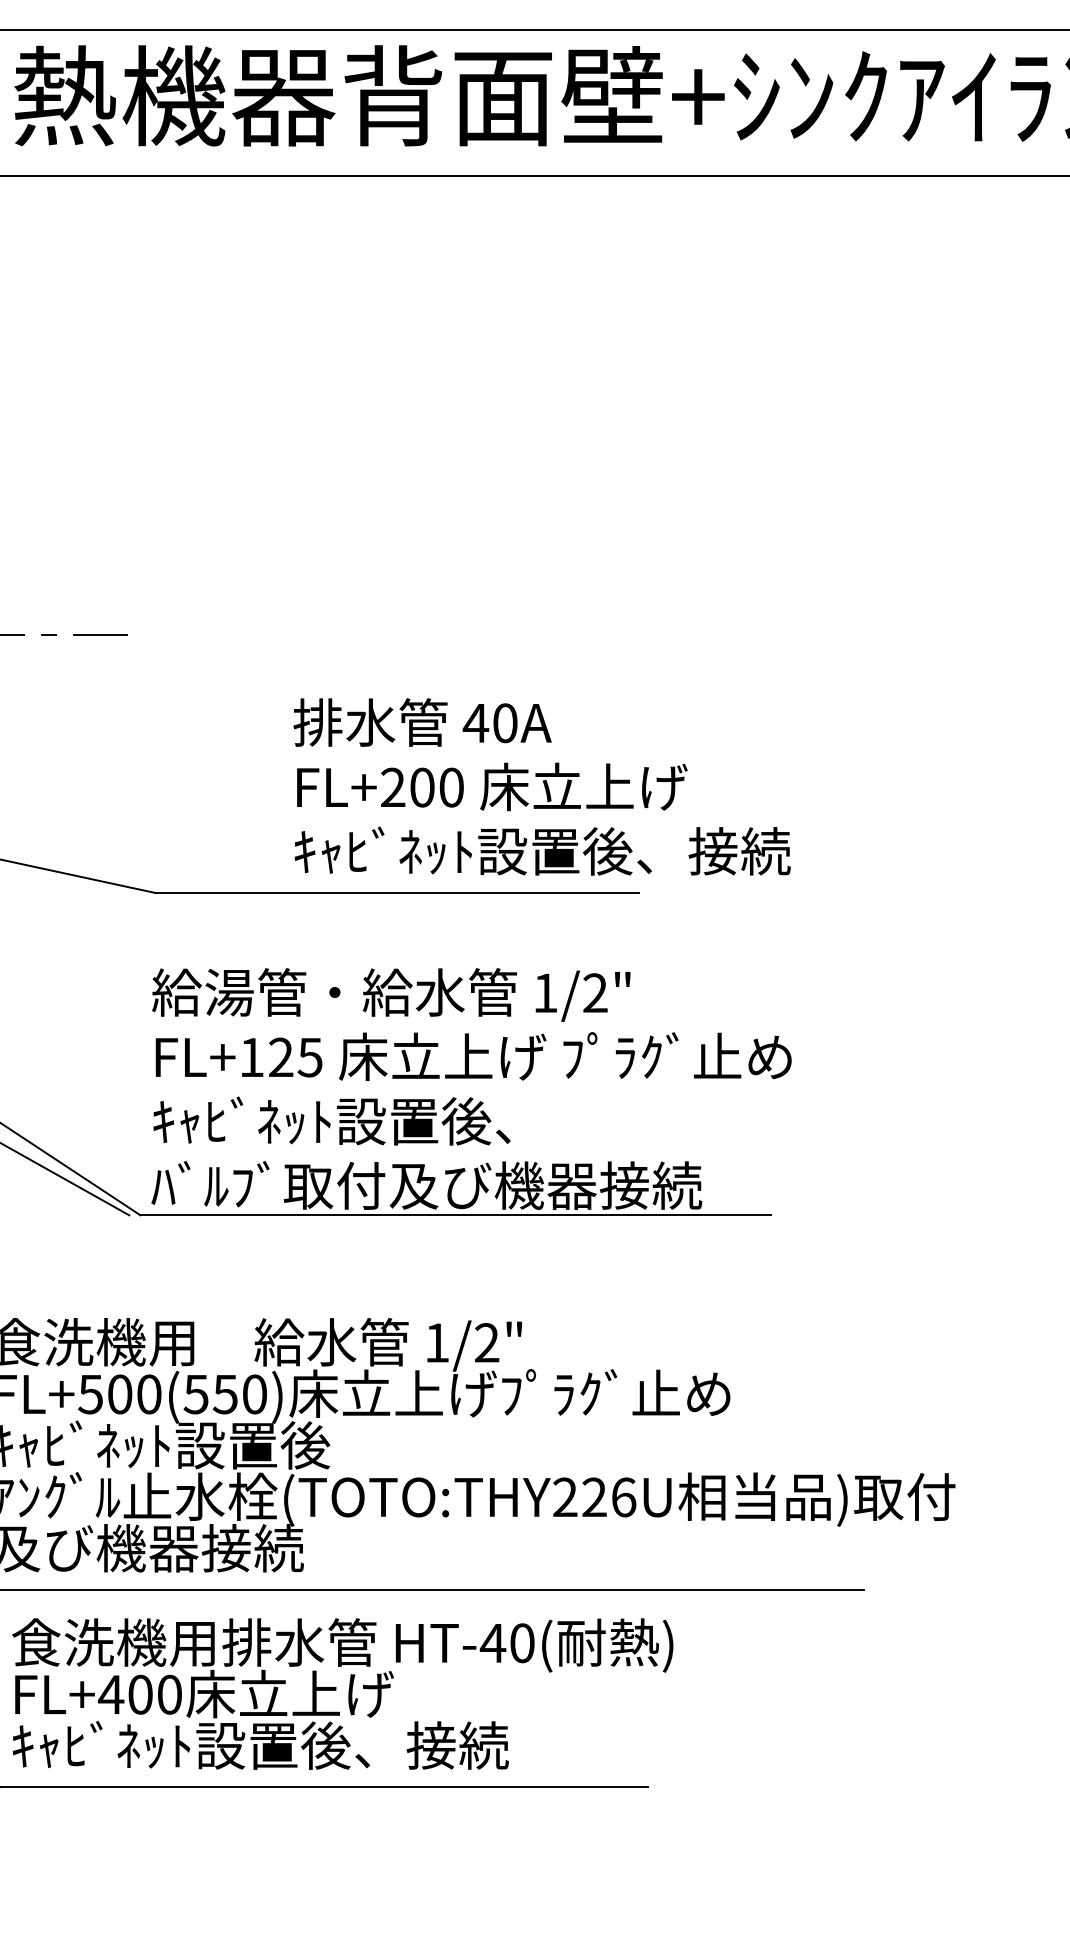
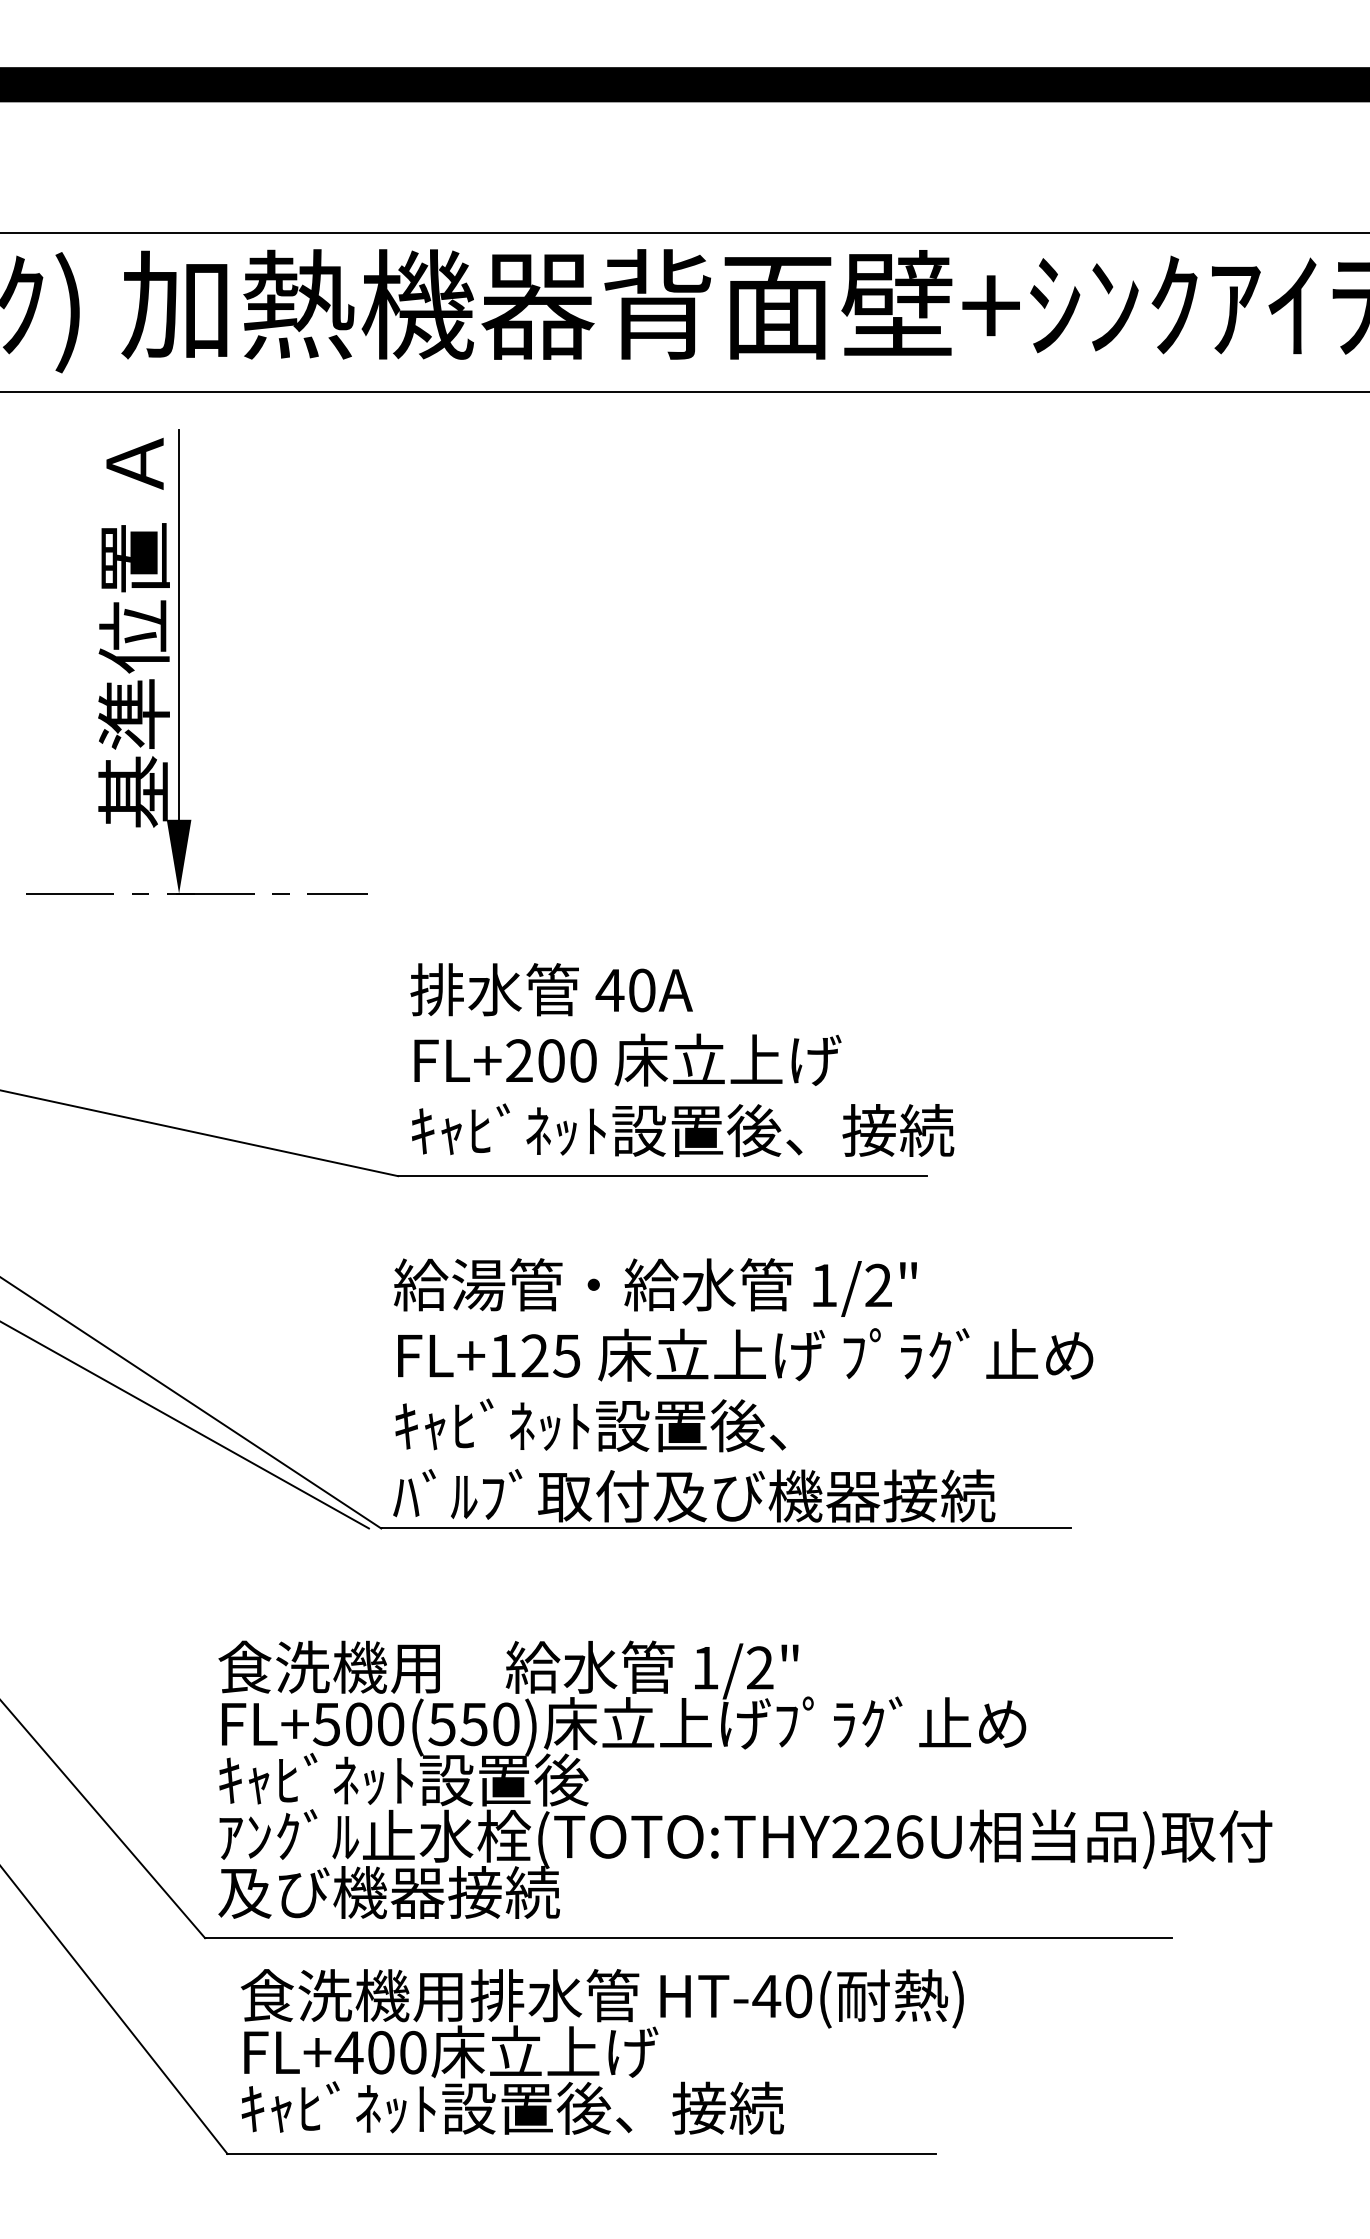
text: (542, 787) -> (682, 1060), moved

